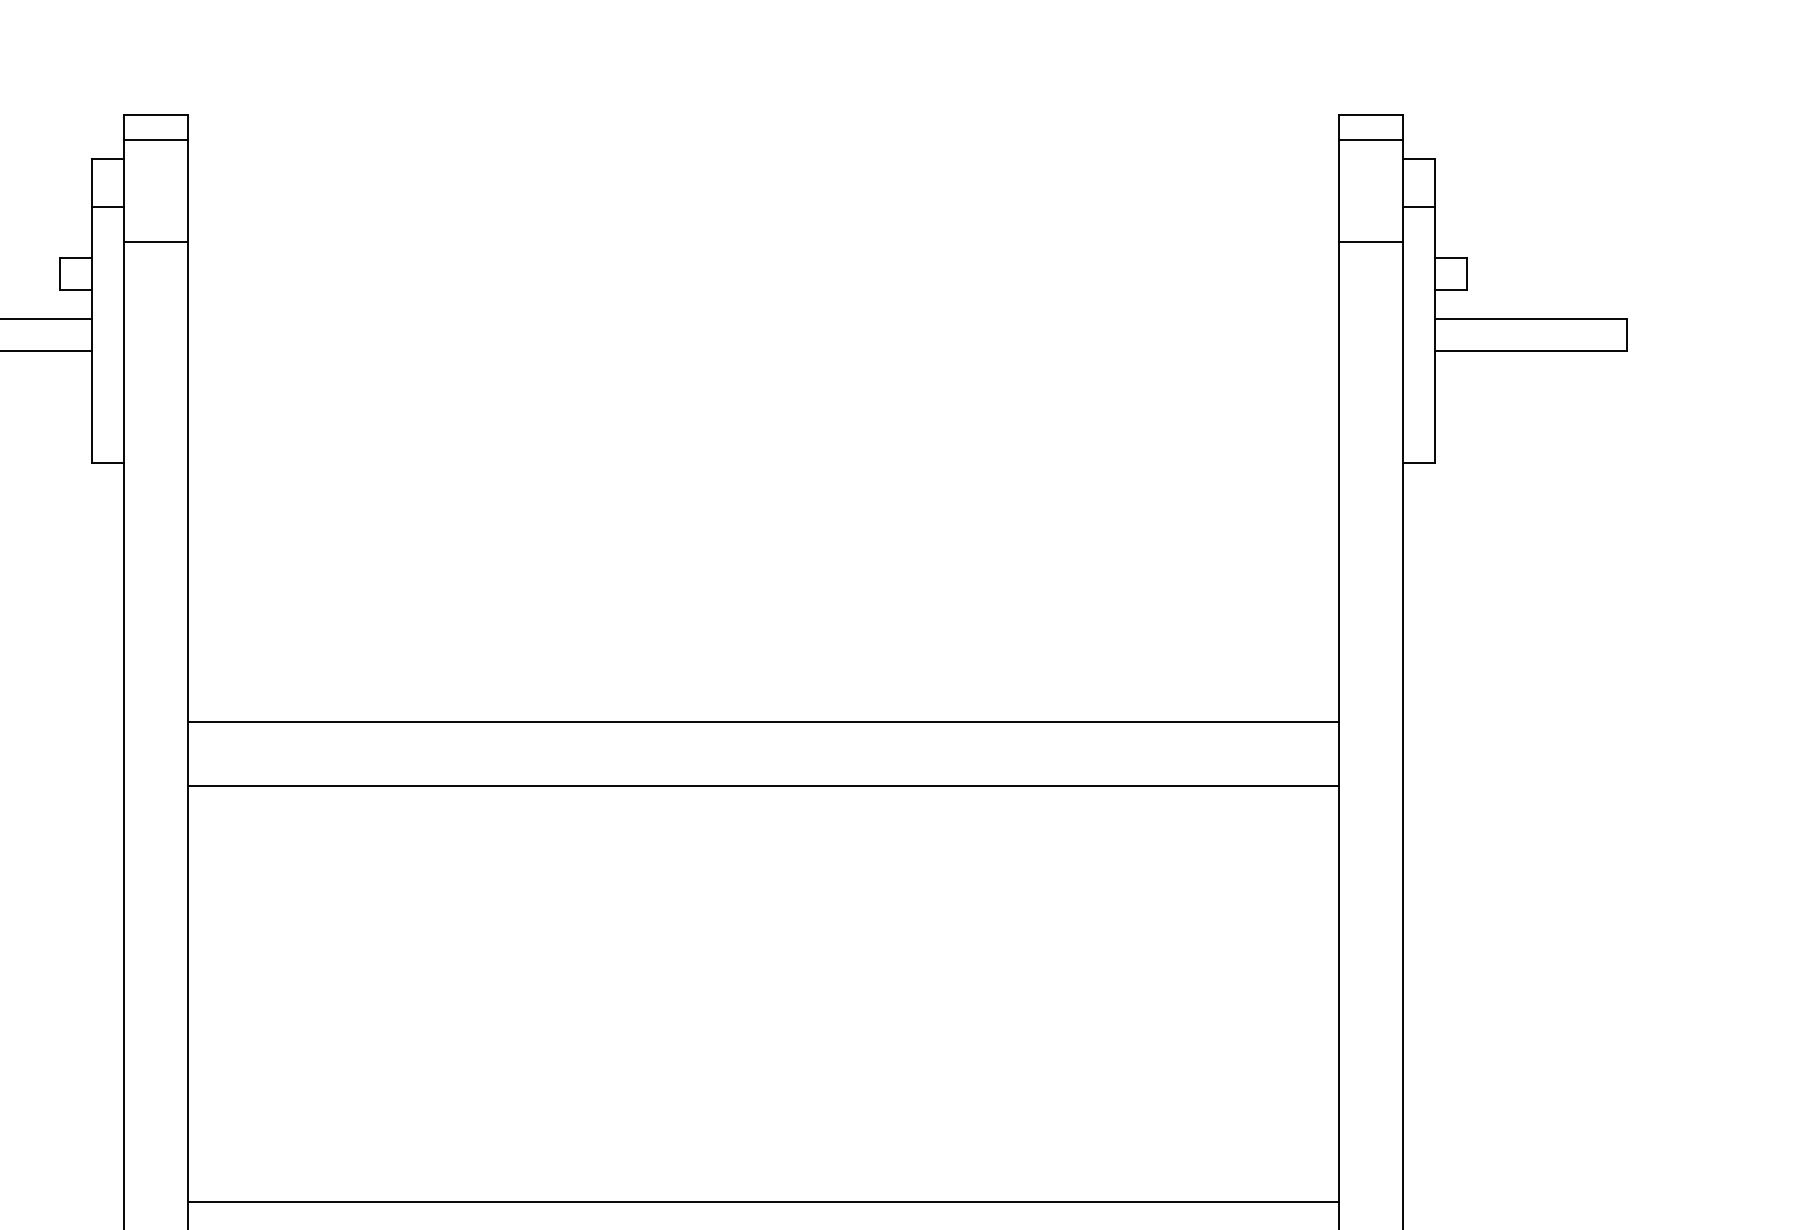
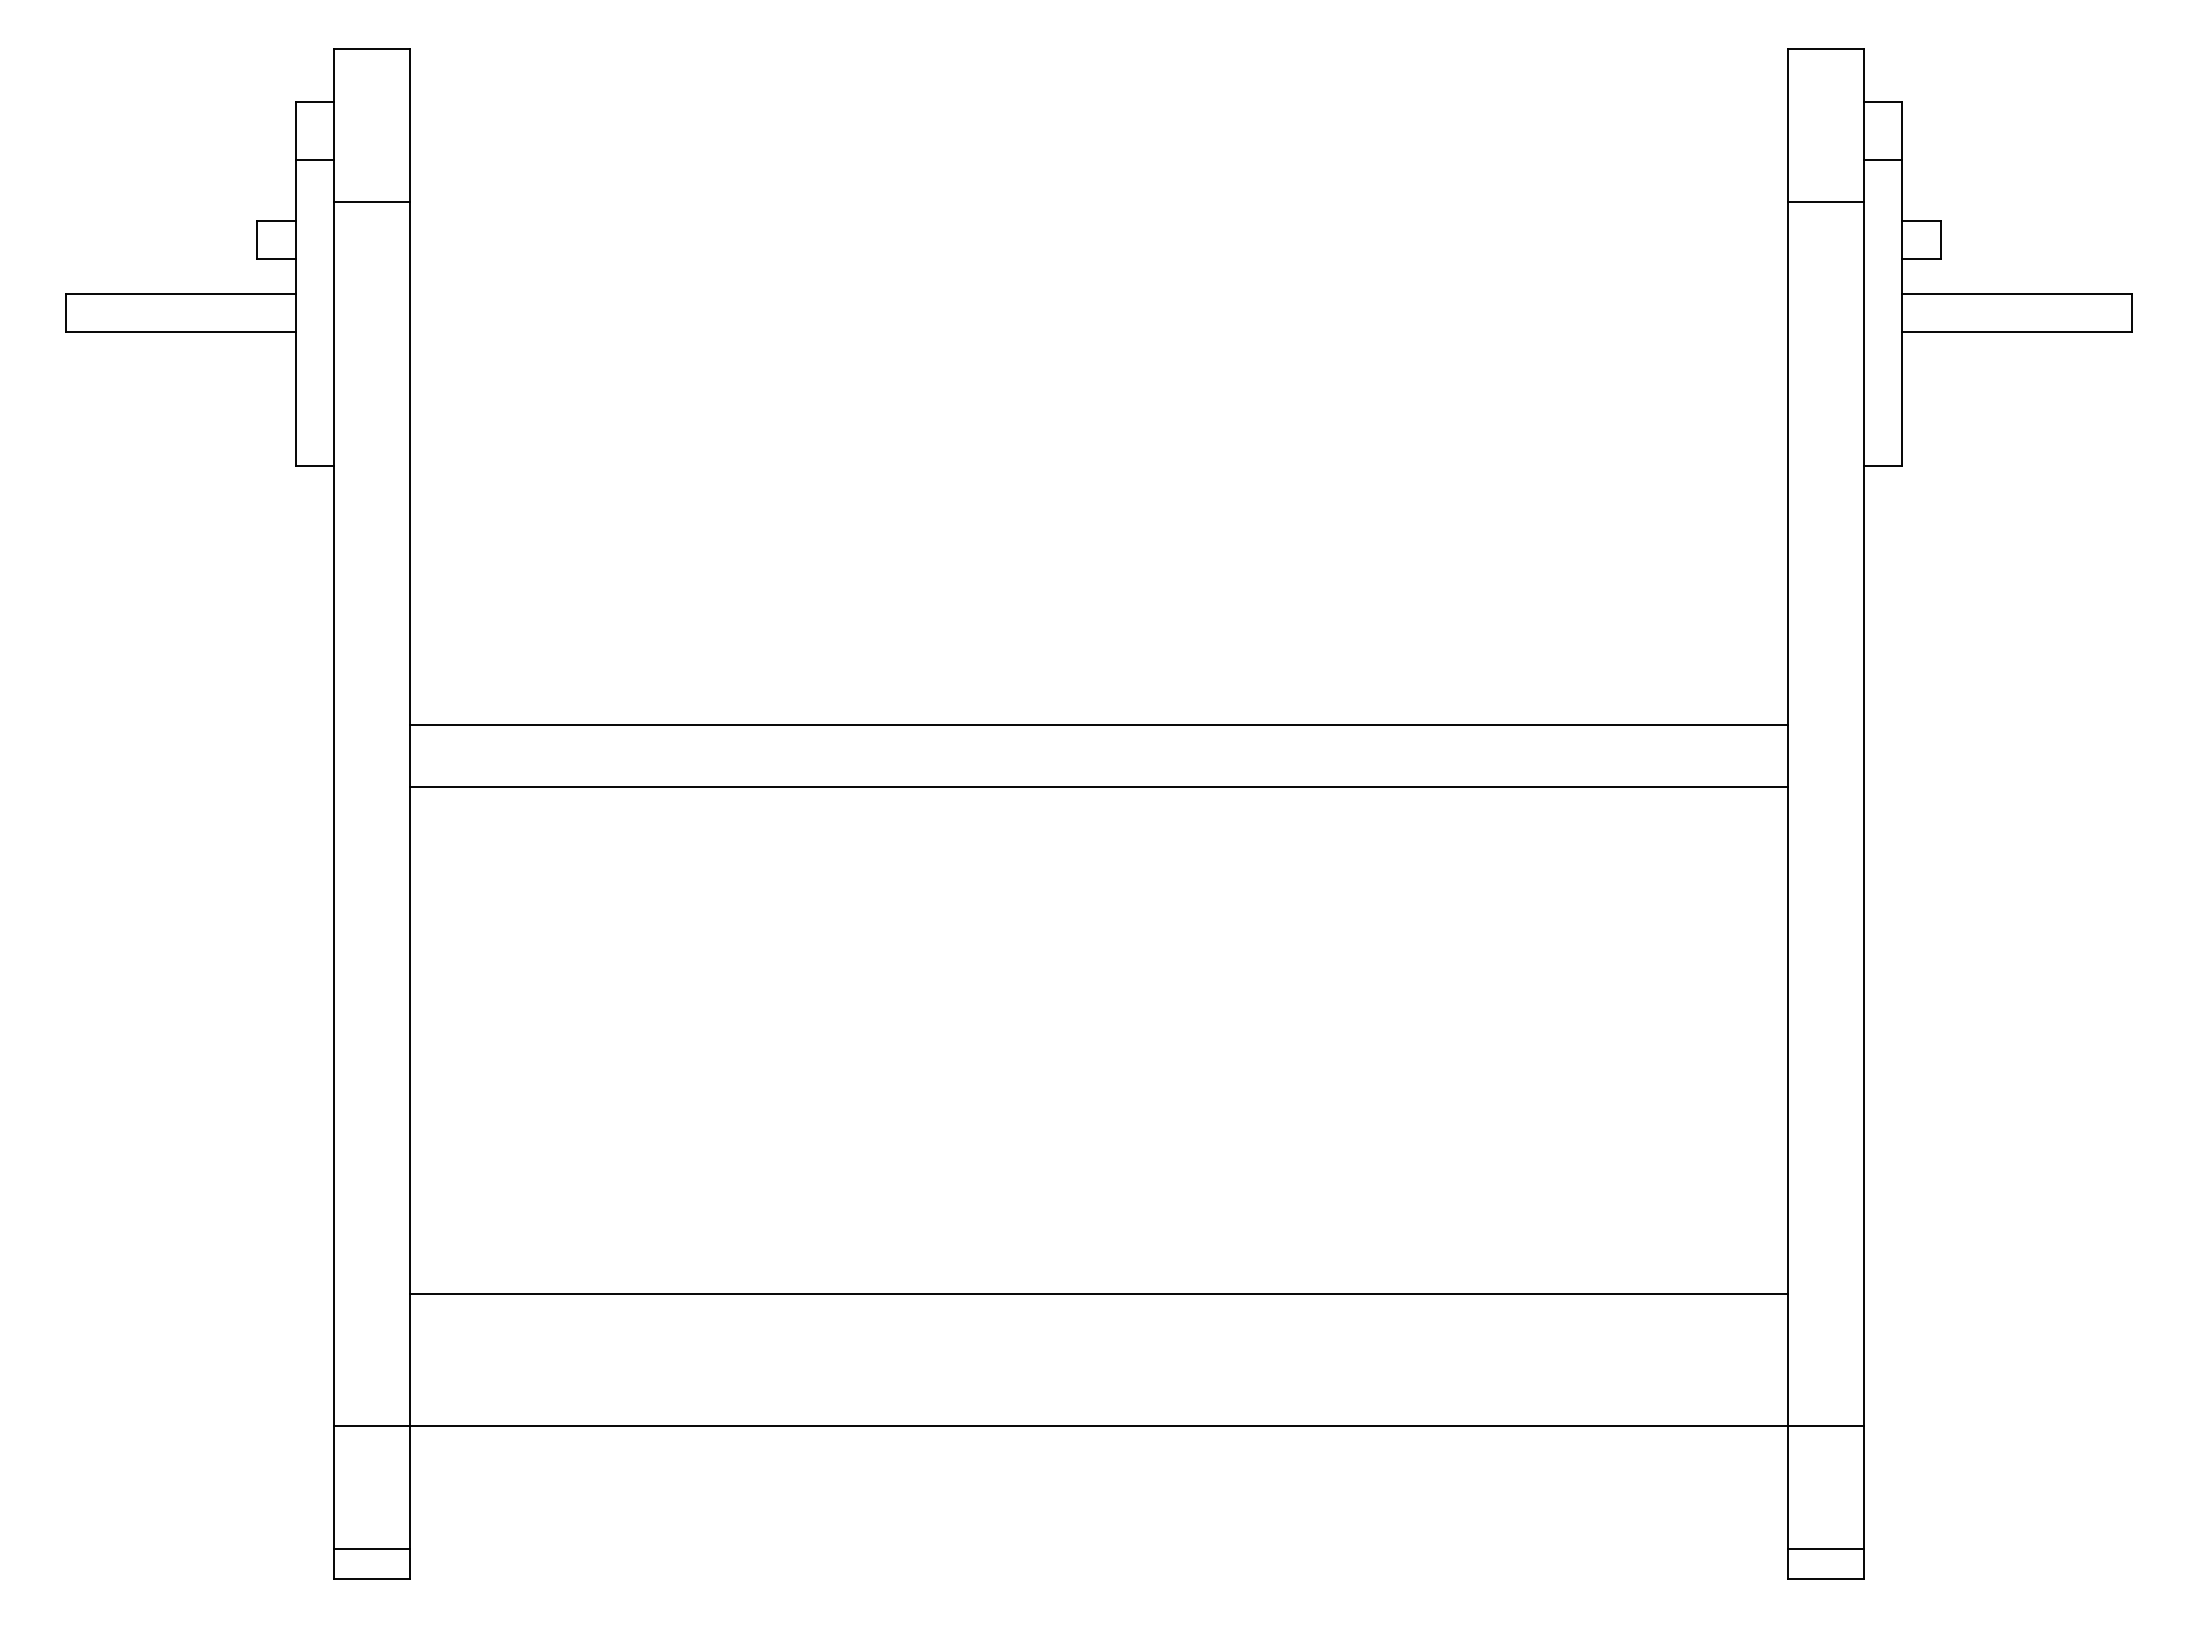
line: (155, 140) -> (371, 79), removed
line: (1370, 140) -> (1825, 79), removed
line: (763, 721) -> (1098, 724), moved
line: (763, 786) -> (1098, 787), moved
line: (763, 1201) -> (1098, 1293), moved

